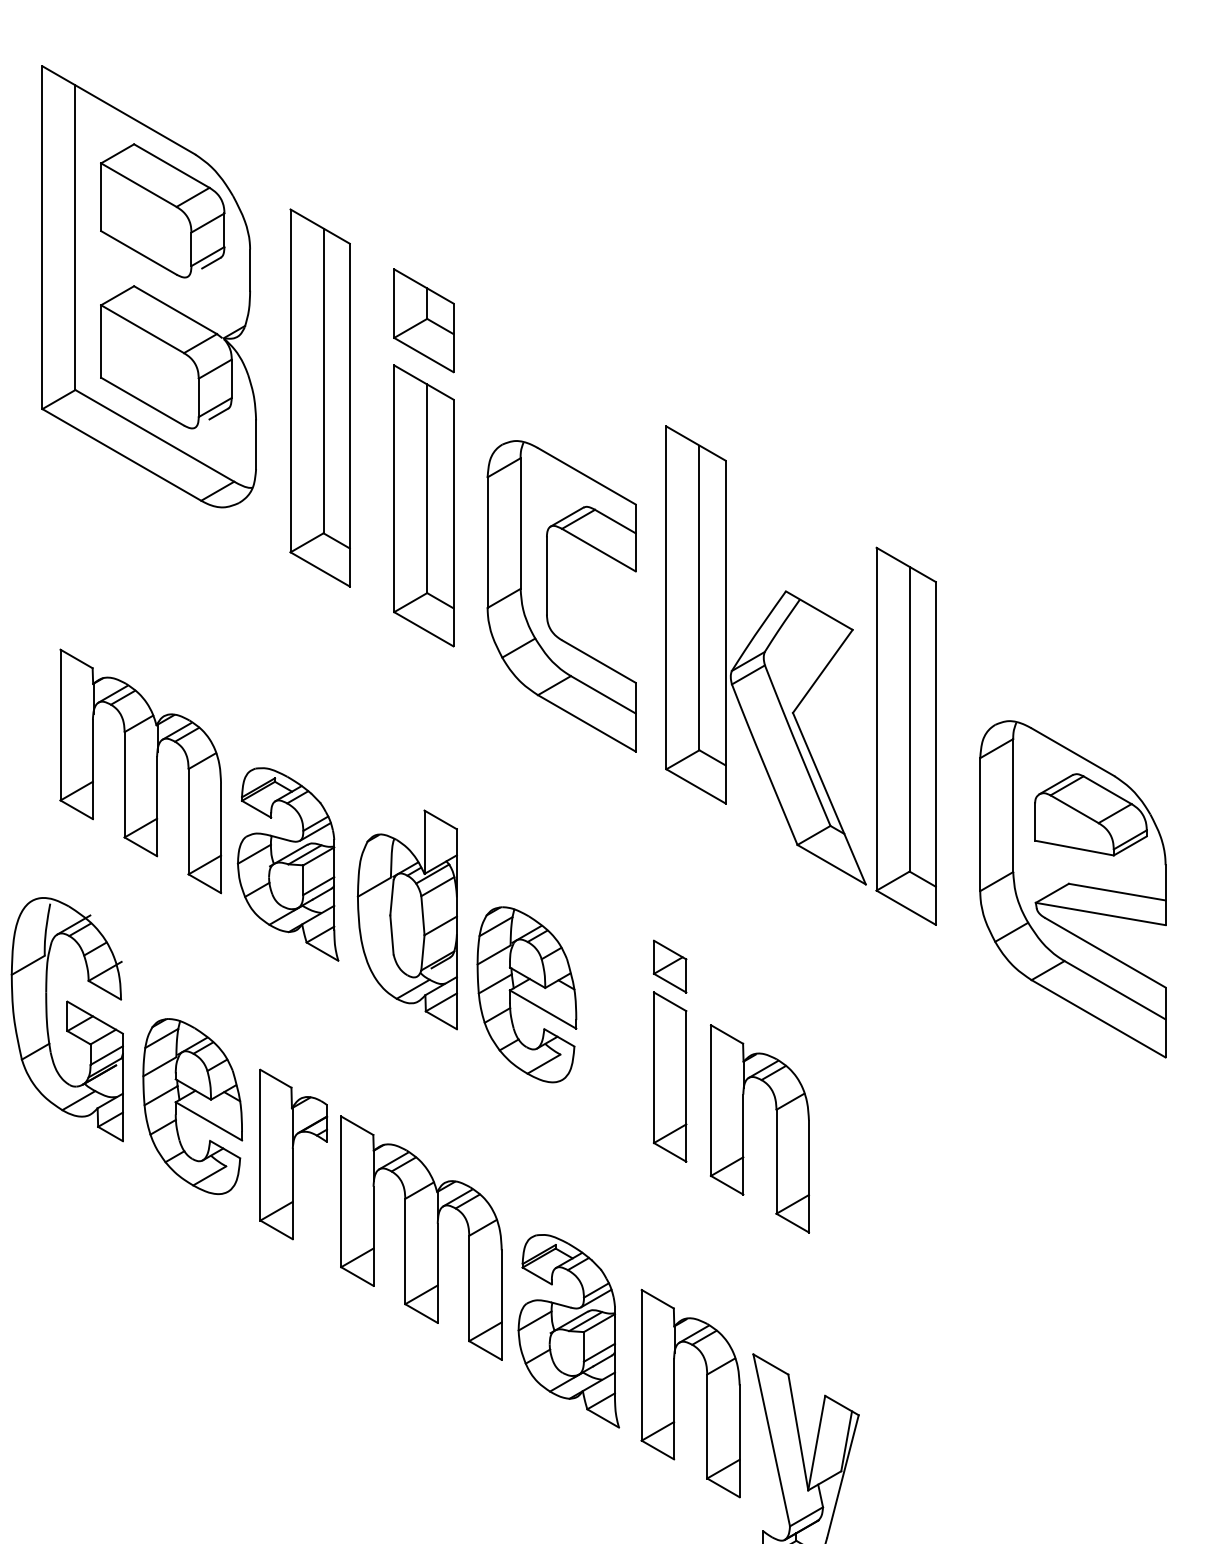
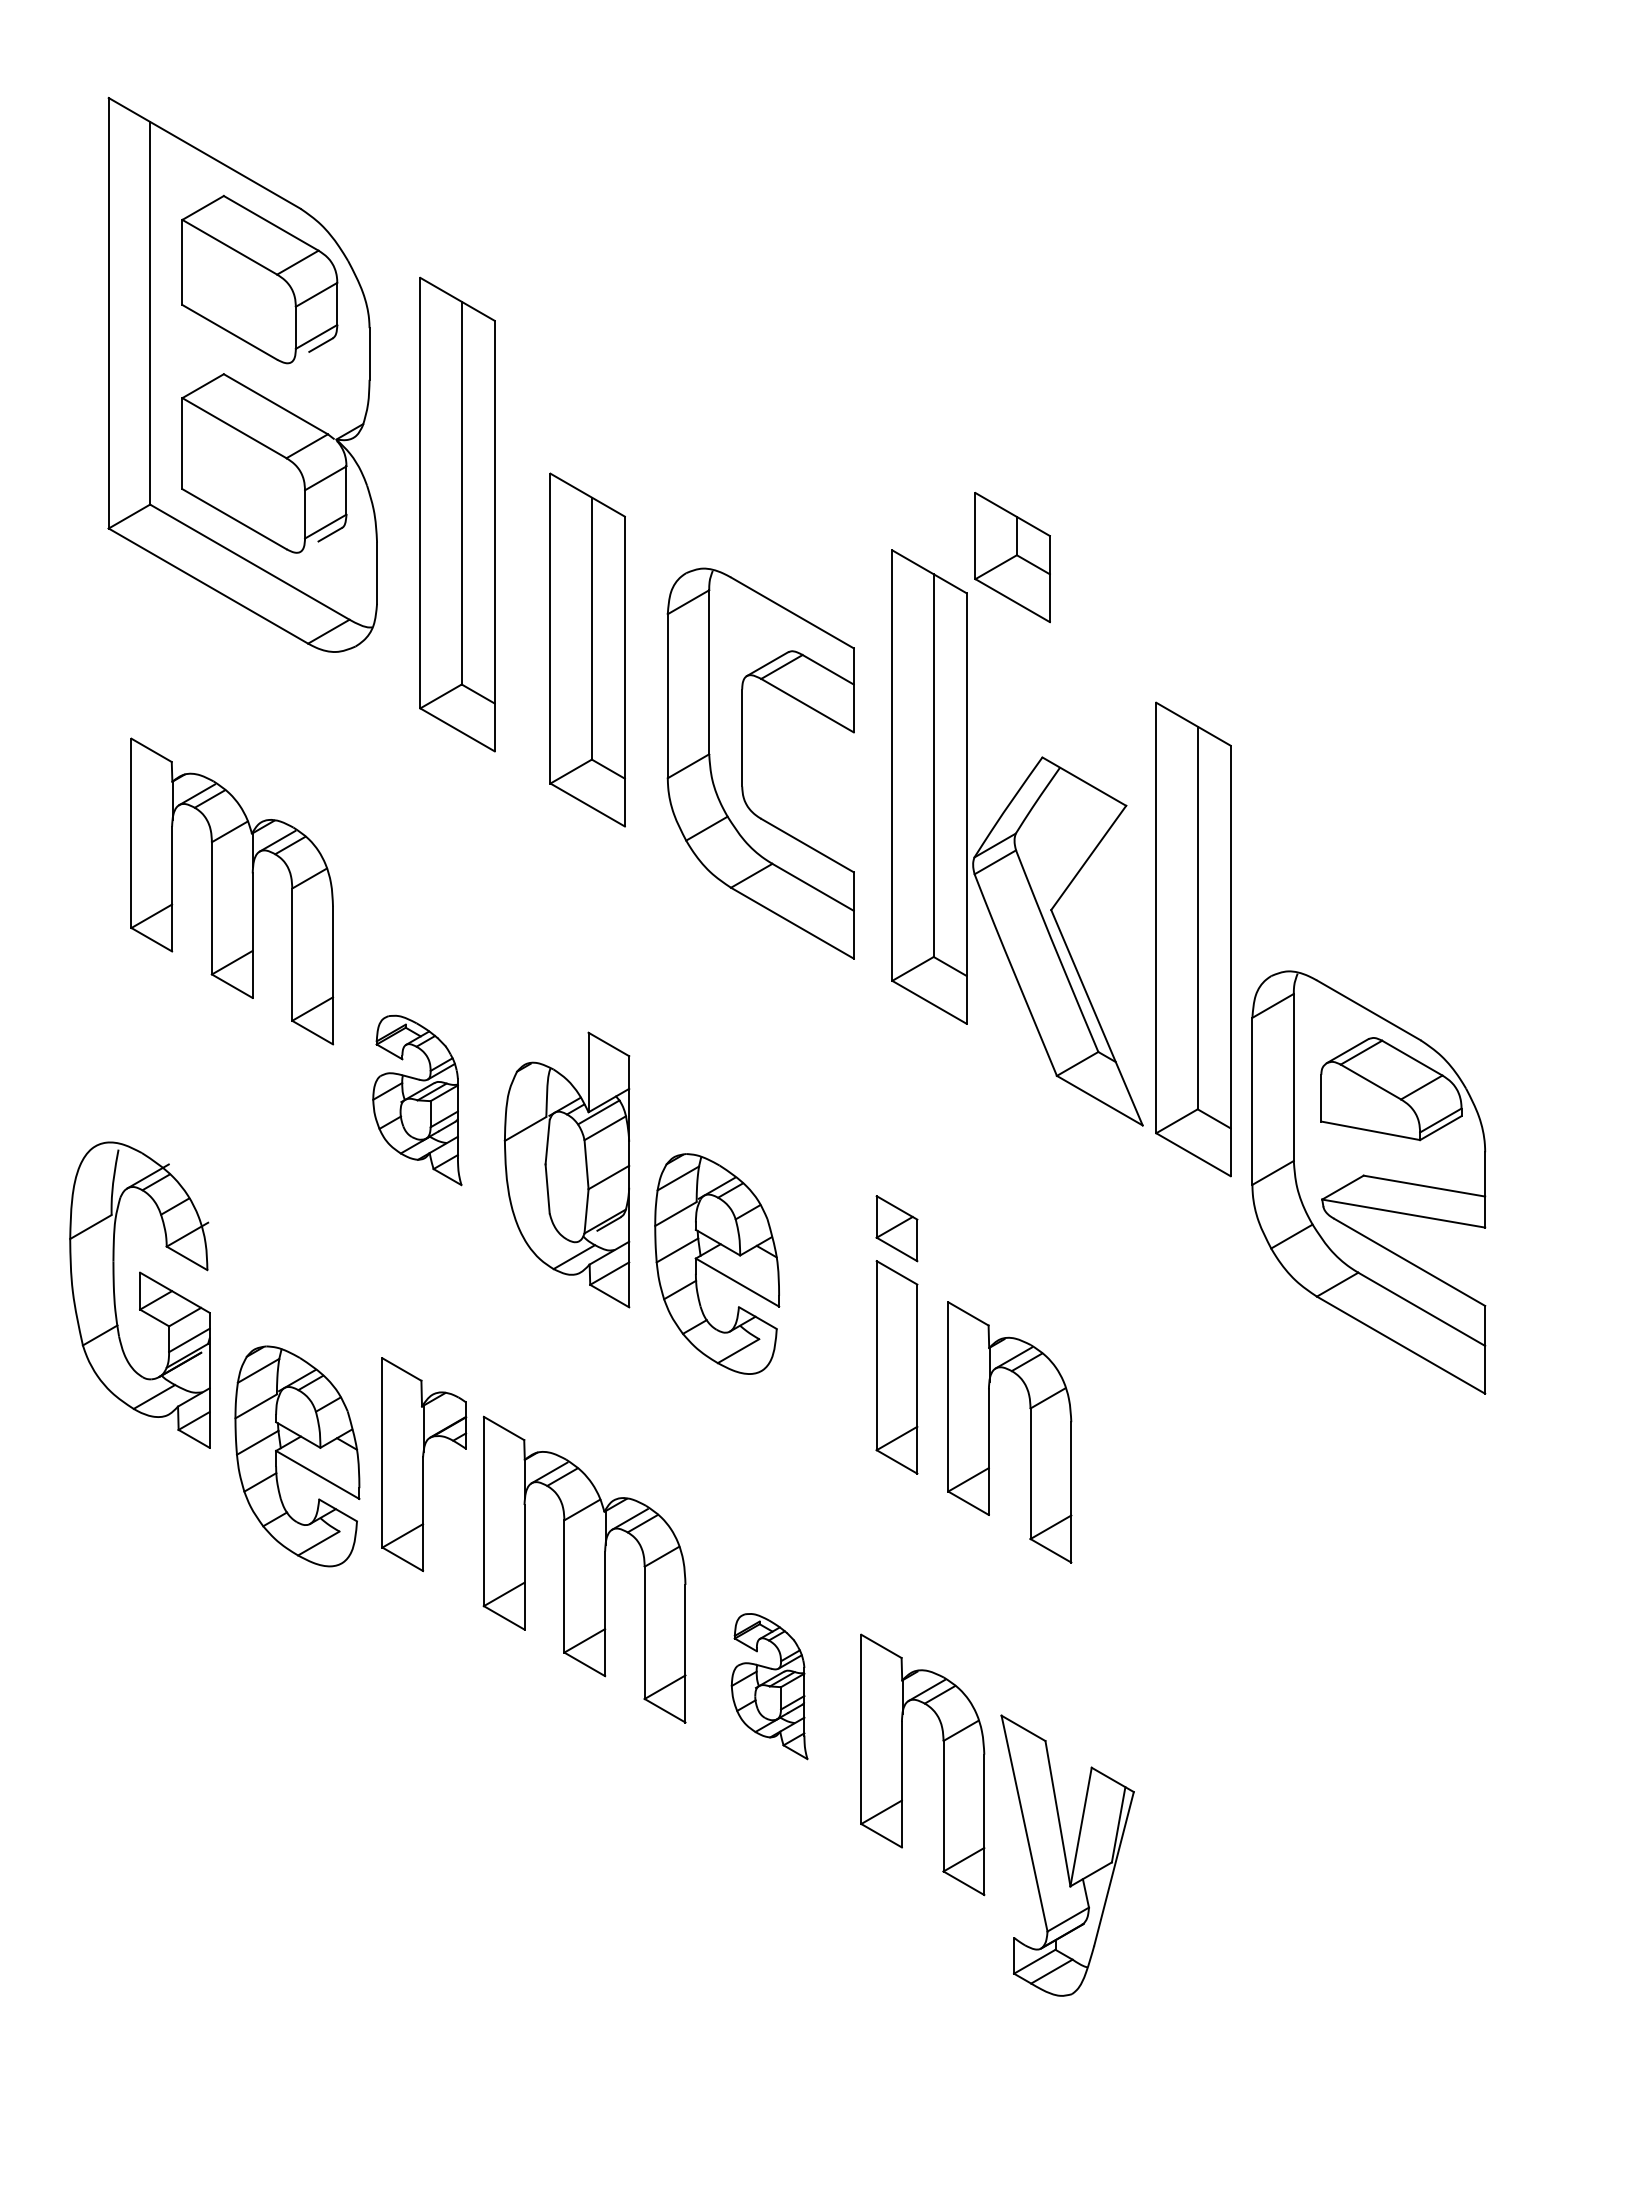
part: (423, 320) -> (1012, 557), moved
part: (141, 771) -> (232, 891), moved
part: (288, 864) -> (417, 1100), size x0.7
part: (1072, 889) -> (1368, 1182), moved
part: (192, 1106) -> (297, 1456), moved
part: (568, 1331) -> (769, 1686), size x0.6

